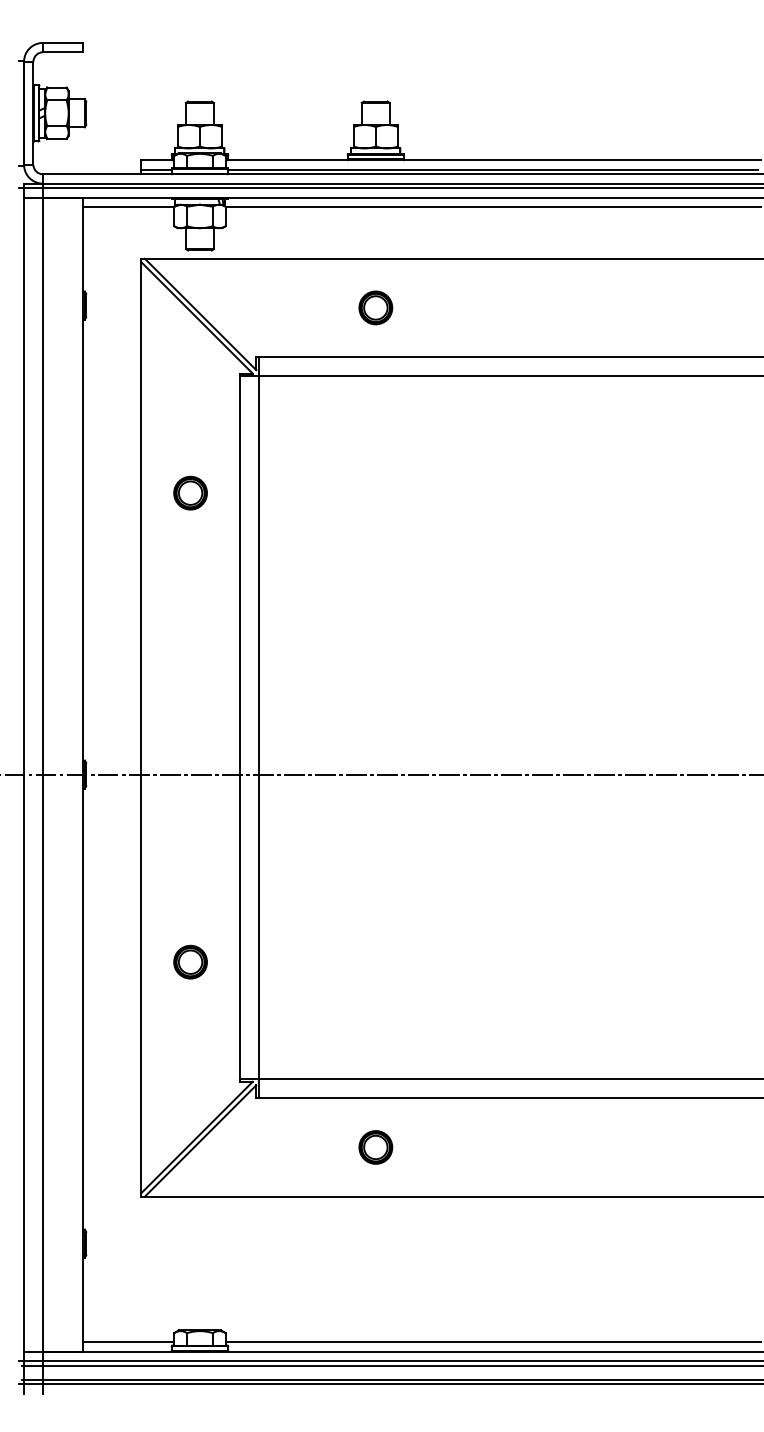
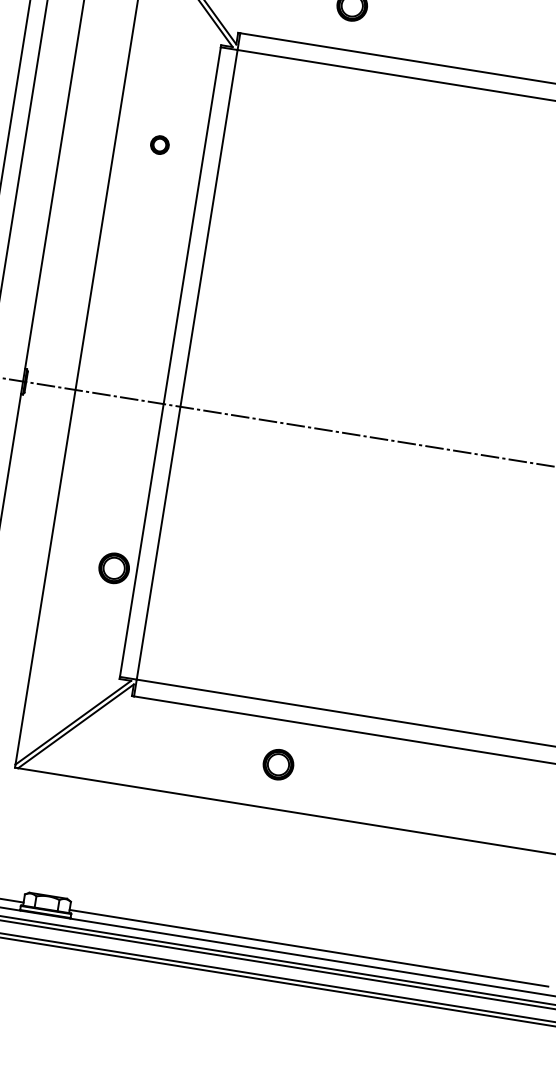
part: (190, 492) -> (159, 144), size x0.6
part: (190, 961) -> (114, 567), moved
part: (375, 1147) -> (278, 764), moved

